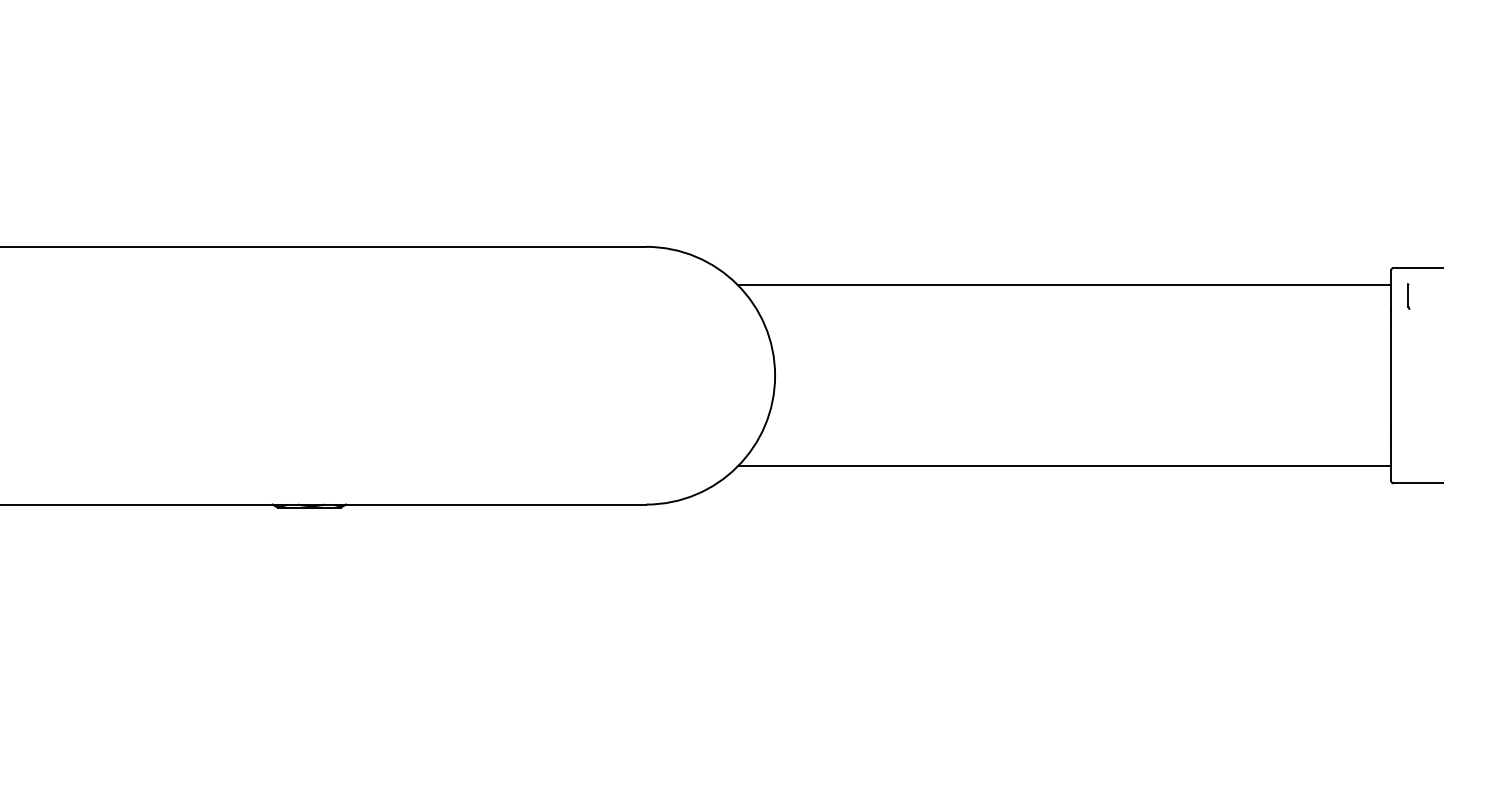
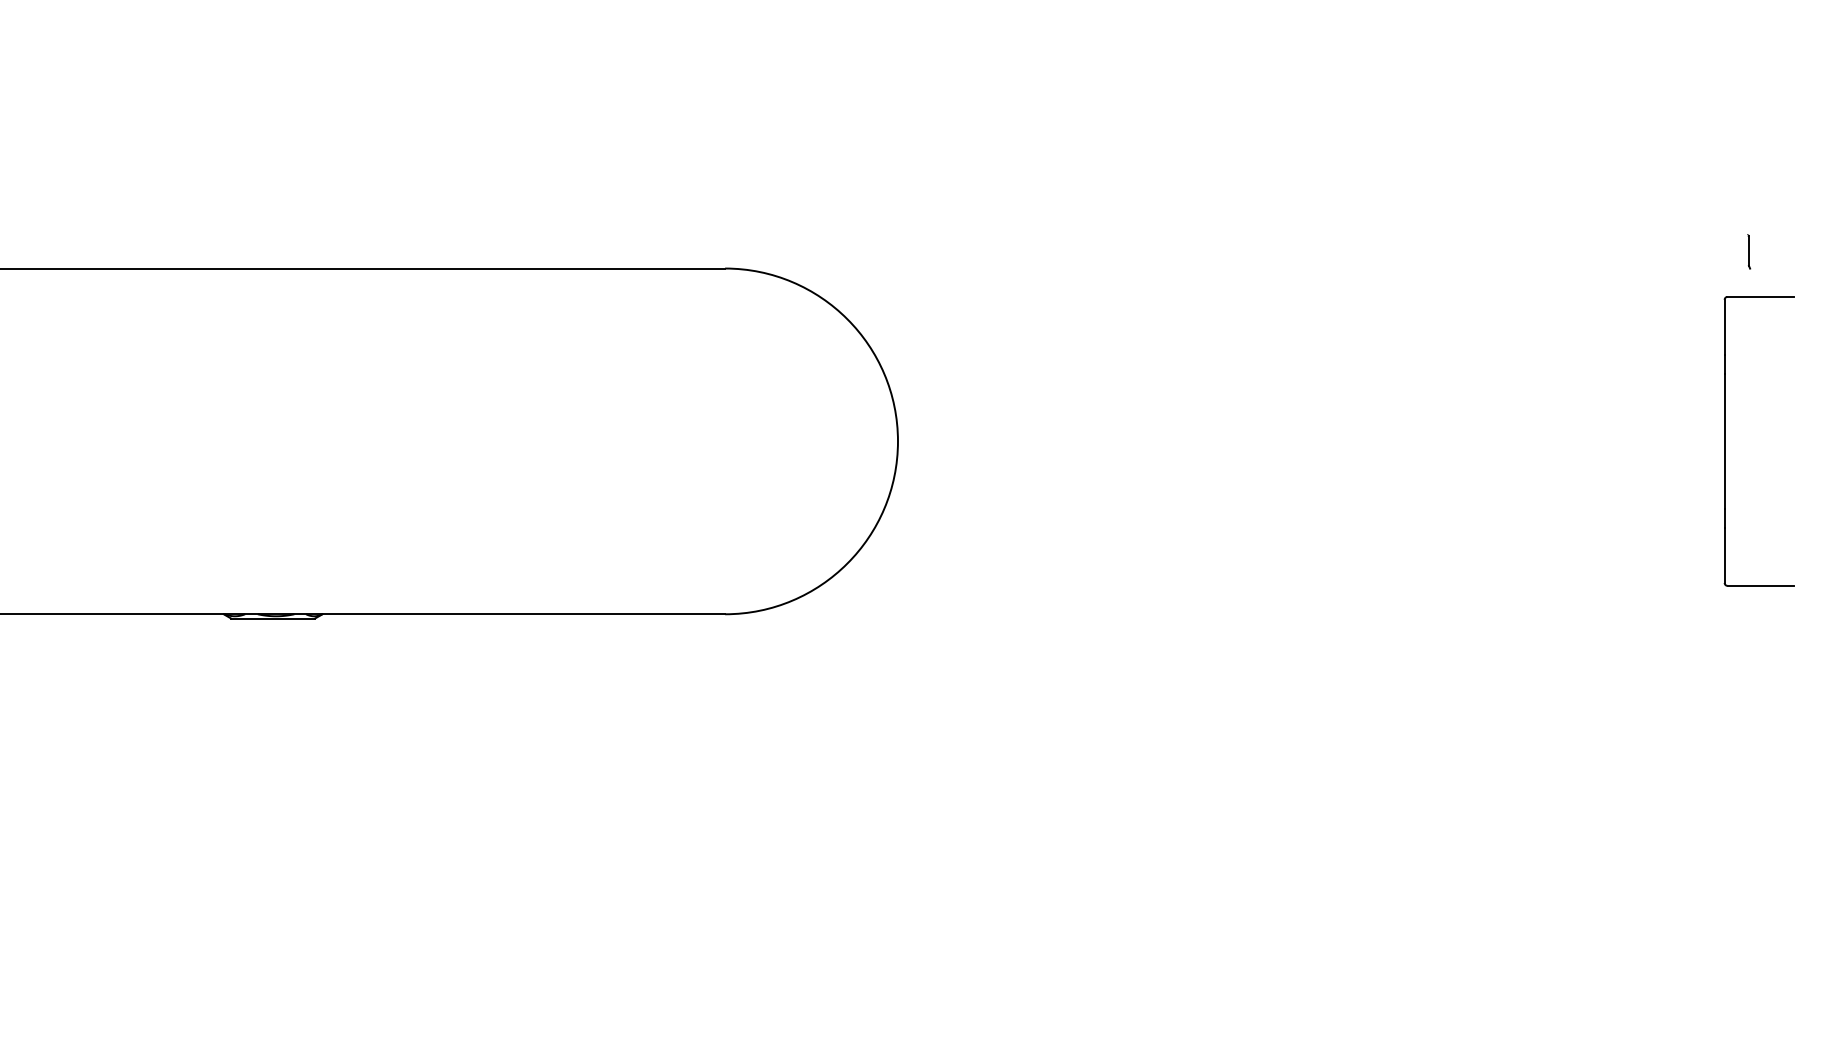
line: (1064, 285) -> (1286, 320), removed
part: (1408, 295) -> (1748, 250), moved
line: (1064, 466) -> (1286, 563), removed

